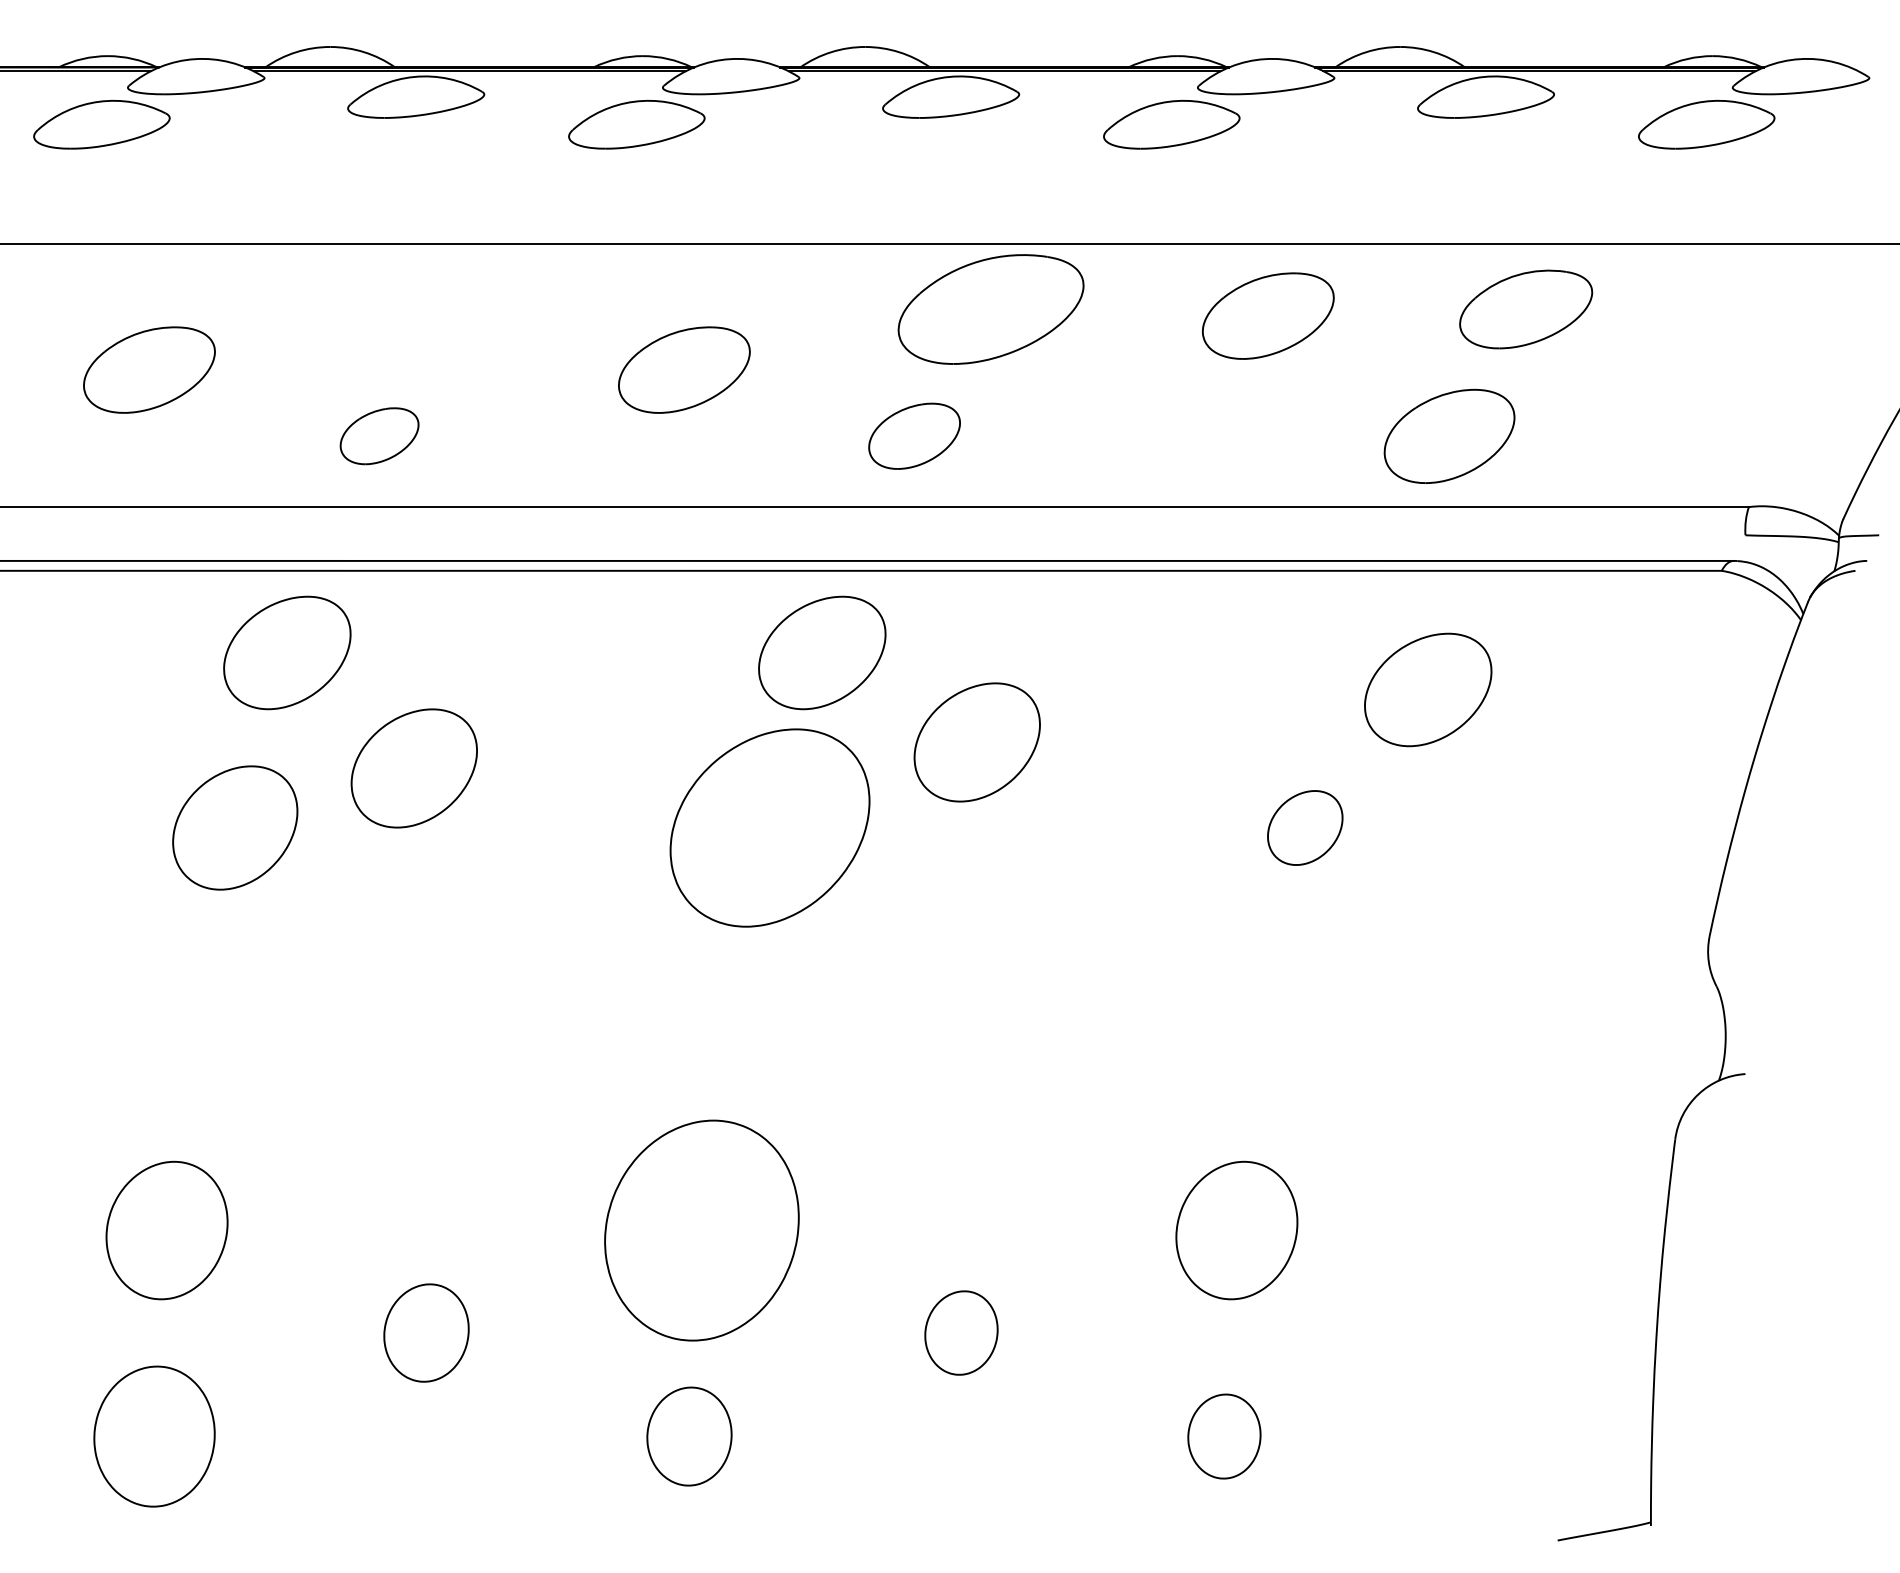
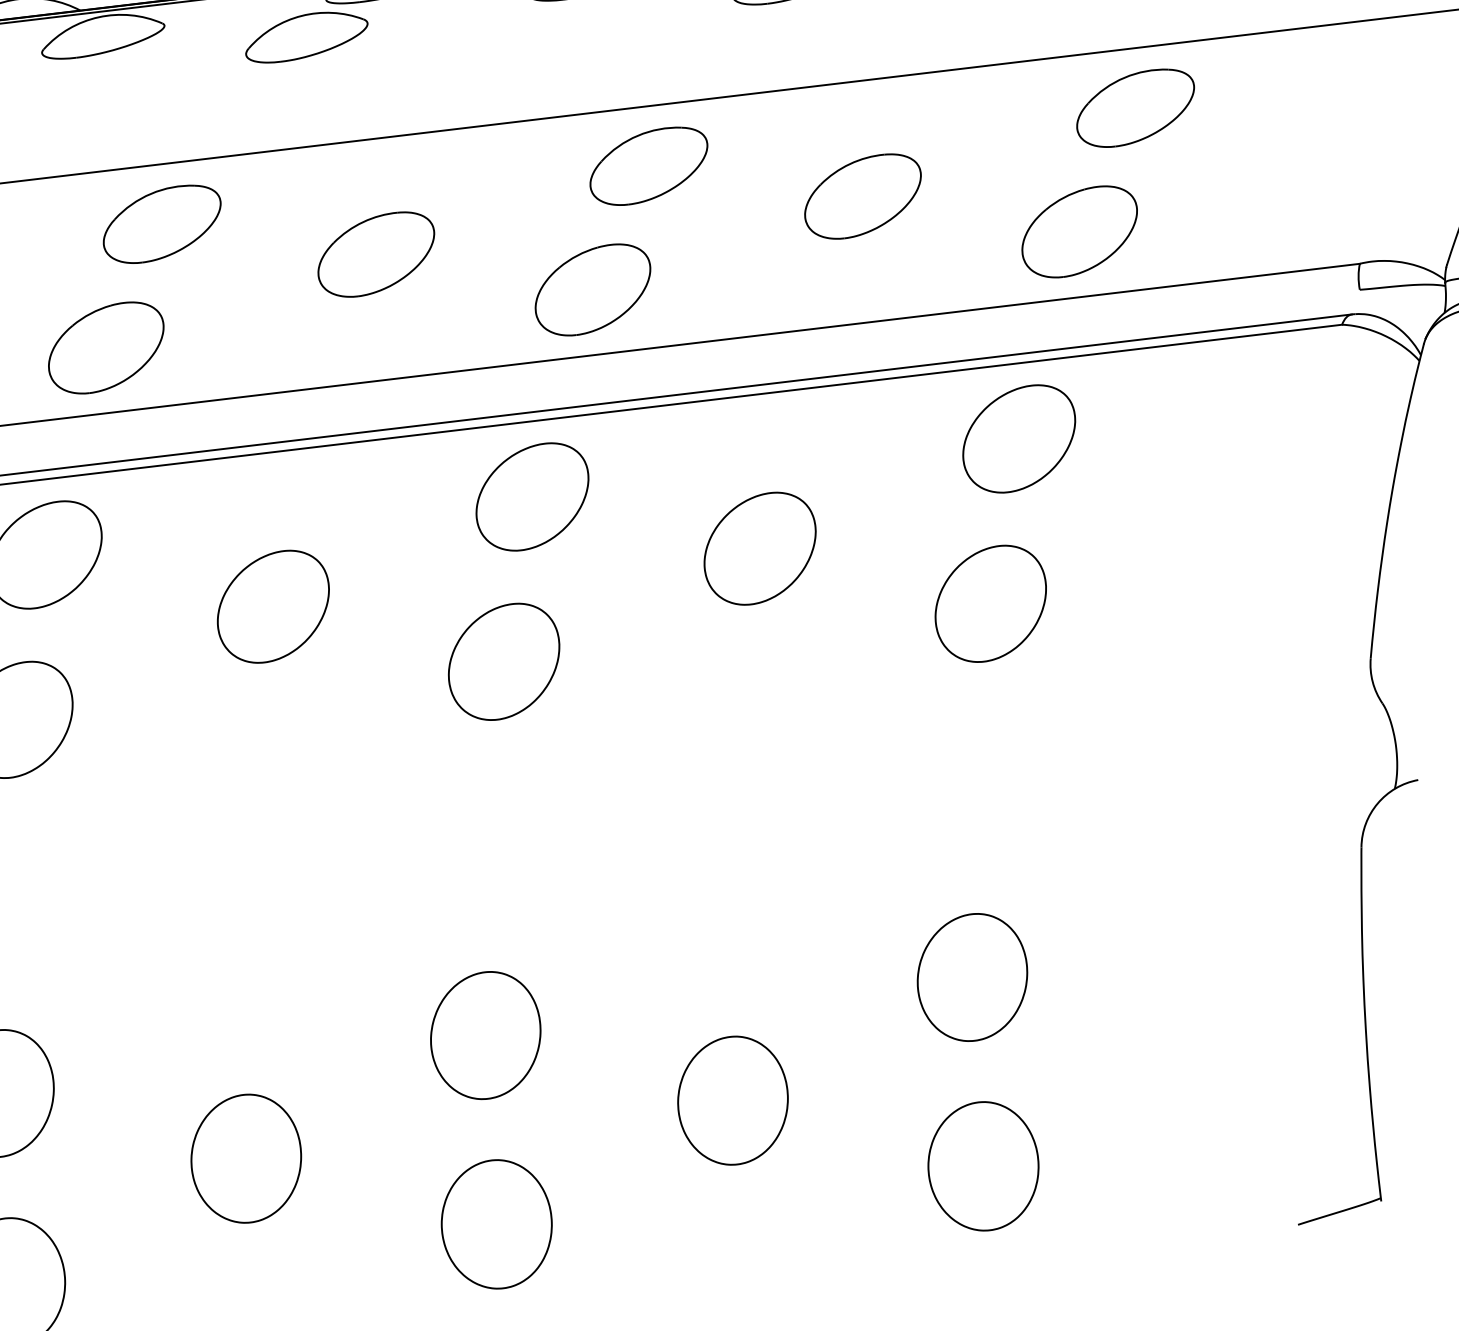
part: (456, 309) -> (162, 224), added
part: (991, 309) -> (649, 166), size x0.71
part: (1267, 315) -> (862, 196), moved
part: (379, 435) -> (106, 347), size x1.67
part: (914, 435) -> (592, 289), size x1.43
part: (1428, 689) -> (1019, 438), moved
part: (976, 742) -> (759, 548), moved
part: (413, 768) -> (272, 606), moved
part: (770, 827) -> (504, 661), size x0.62
part: (1305, 827) -> (991, 603), size x1.67
part: (701, 1230) -> (485, 1035), size x0.62
part: (426, 1332) -> (246, 1158), size x1.43
part: (961, 1332) -> (733, 1100), size x1.67
part: (689, 1436) -> (496, 1224), size x1.43
part: (1224, 1436) -> (983, 1166), size x1.67

